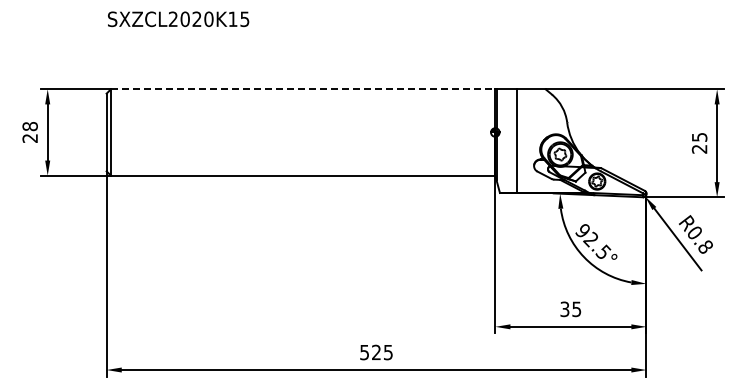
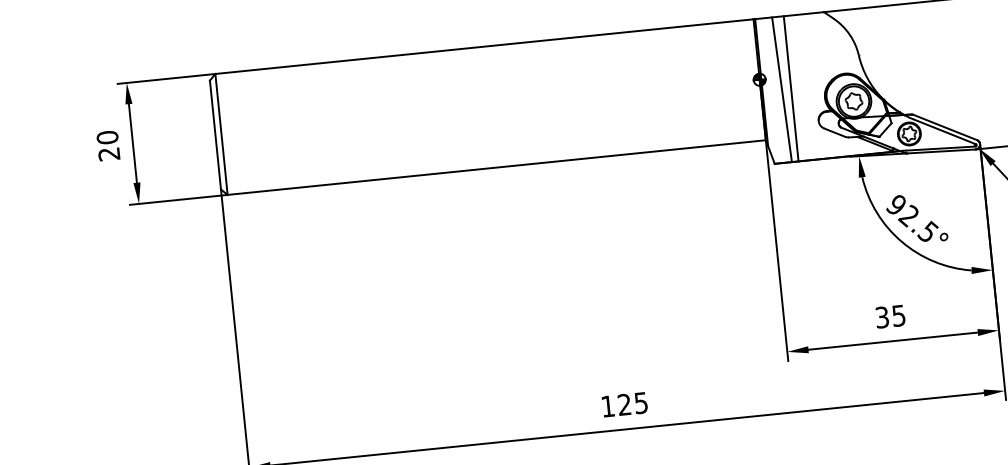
line: (303, 89) -> (484, 46), dashed -> solid
text: (29, 126) -> (106, 137), 28 -> 20
line: (510, 141) -> (782, 90), added
text: (364, 352) -> (607, 406), 525 -> 125

